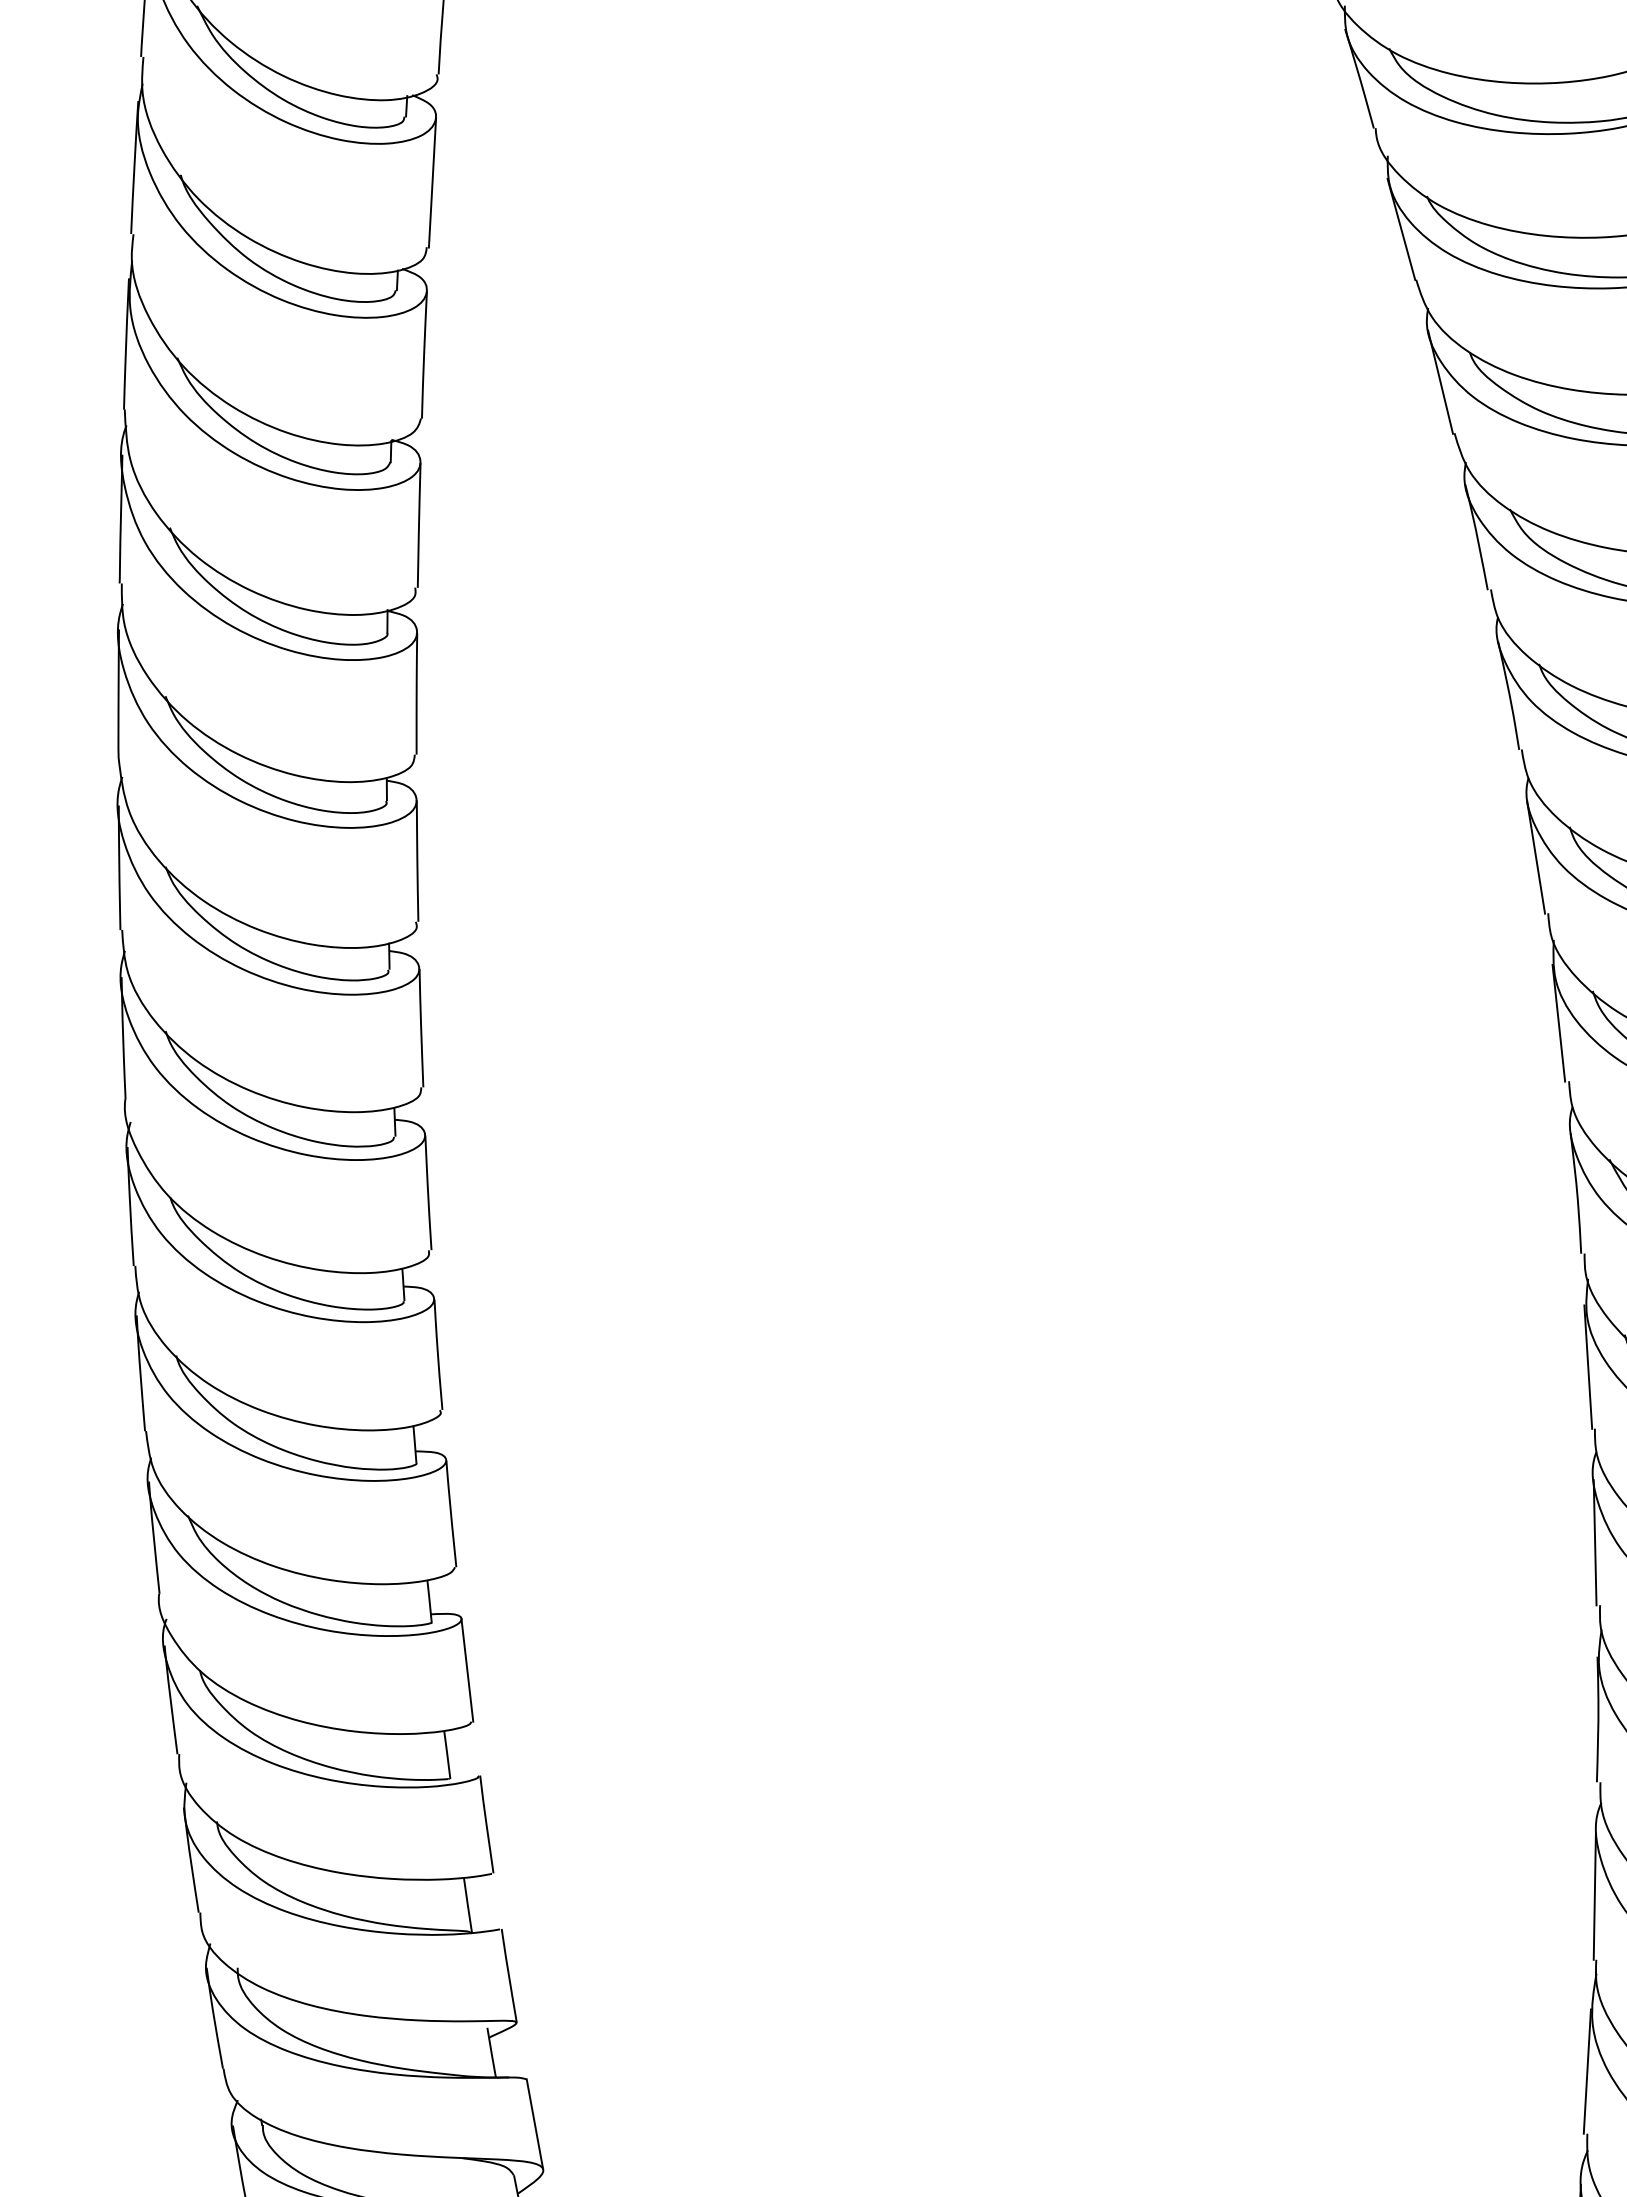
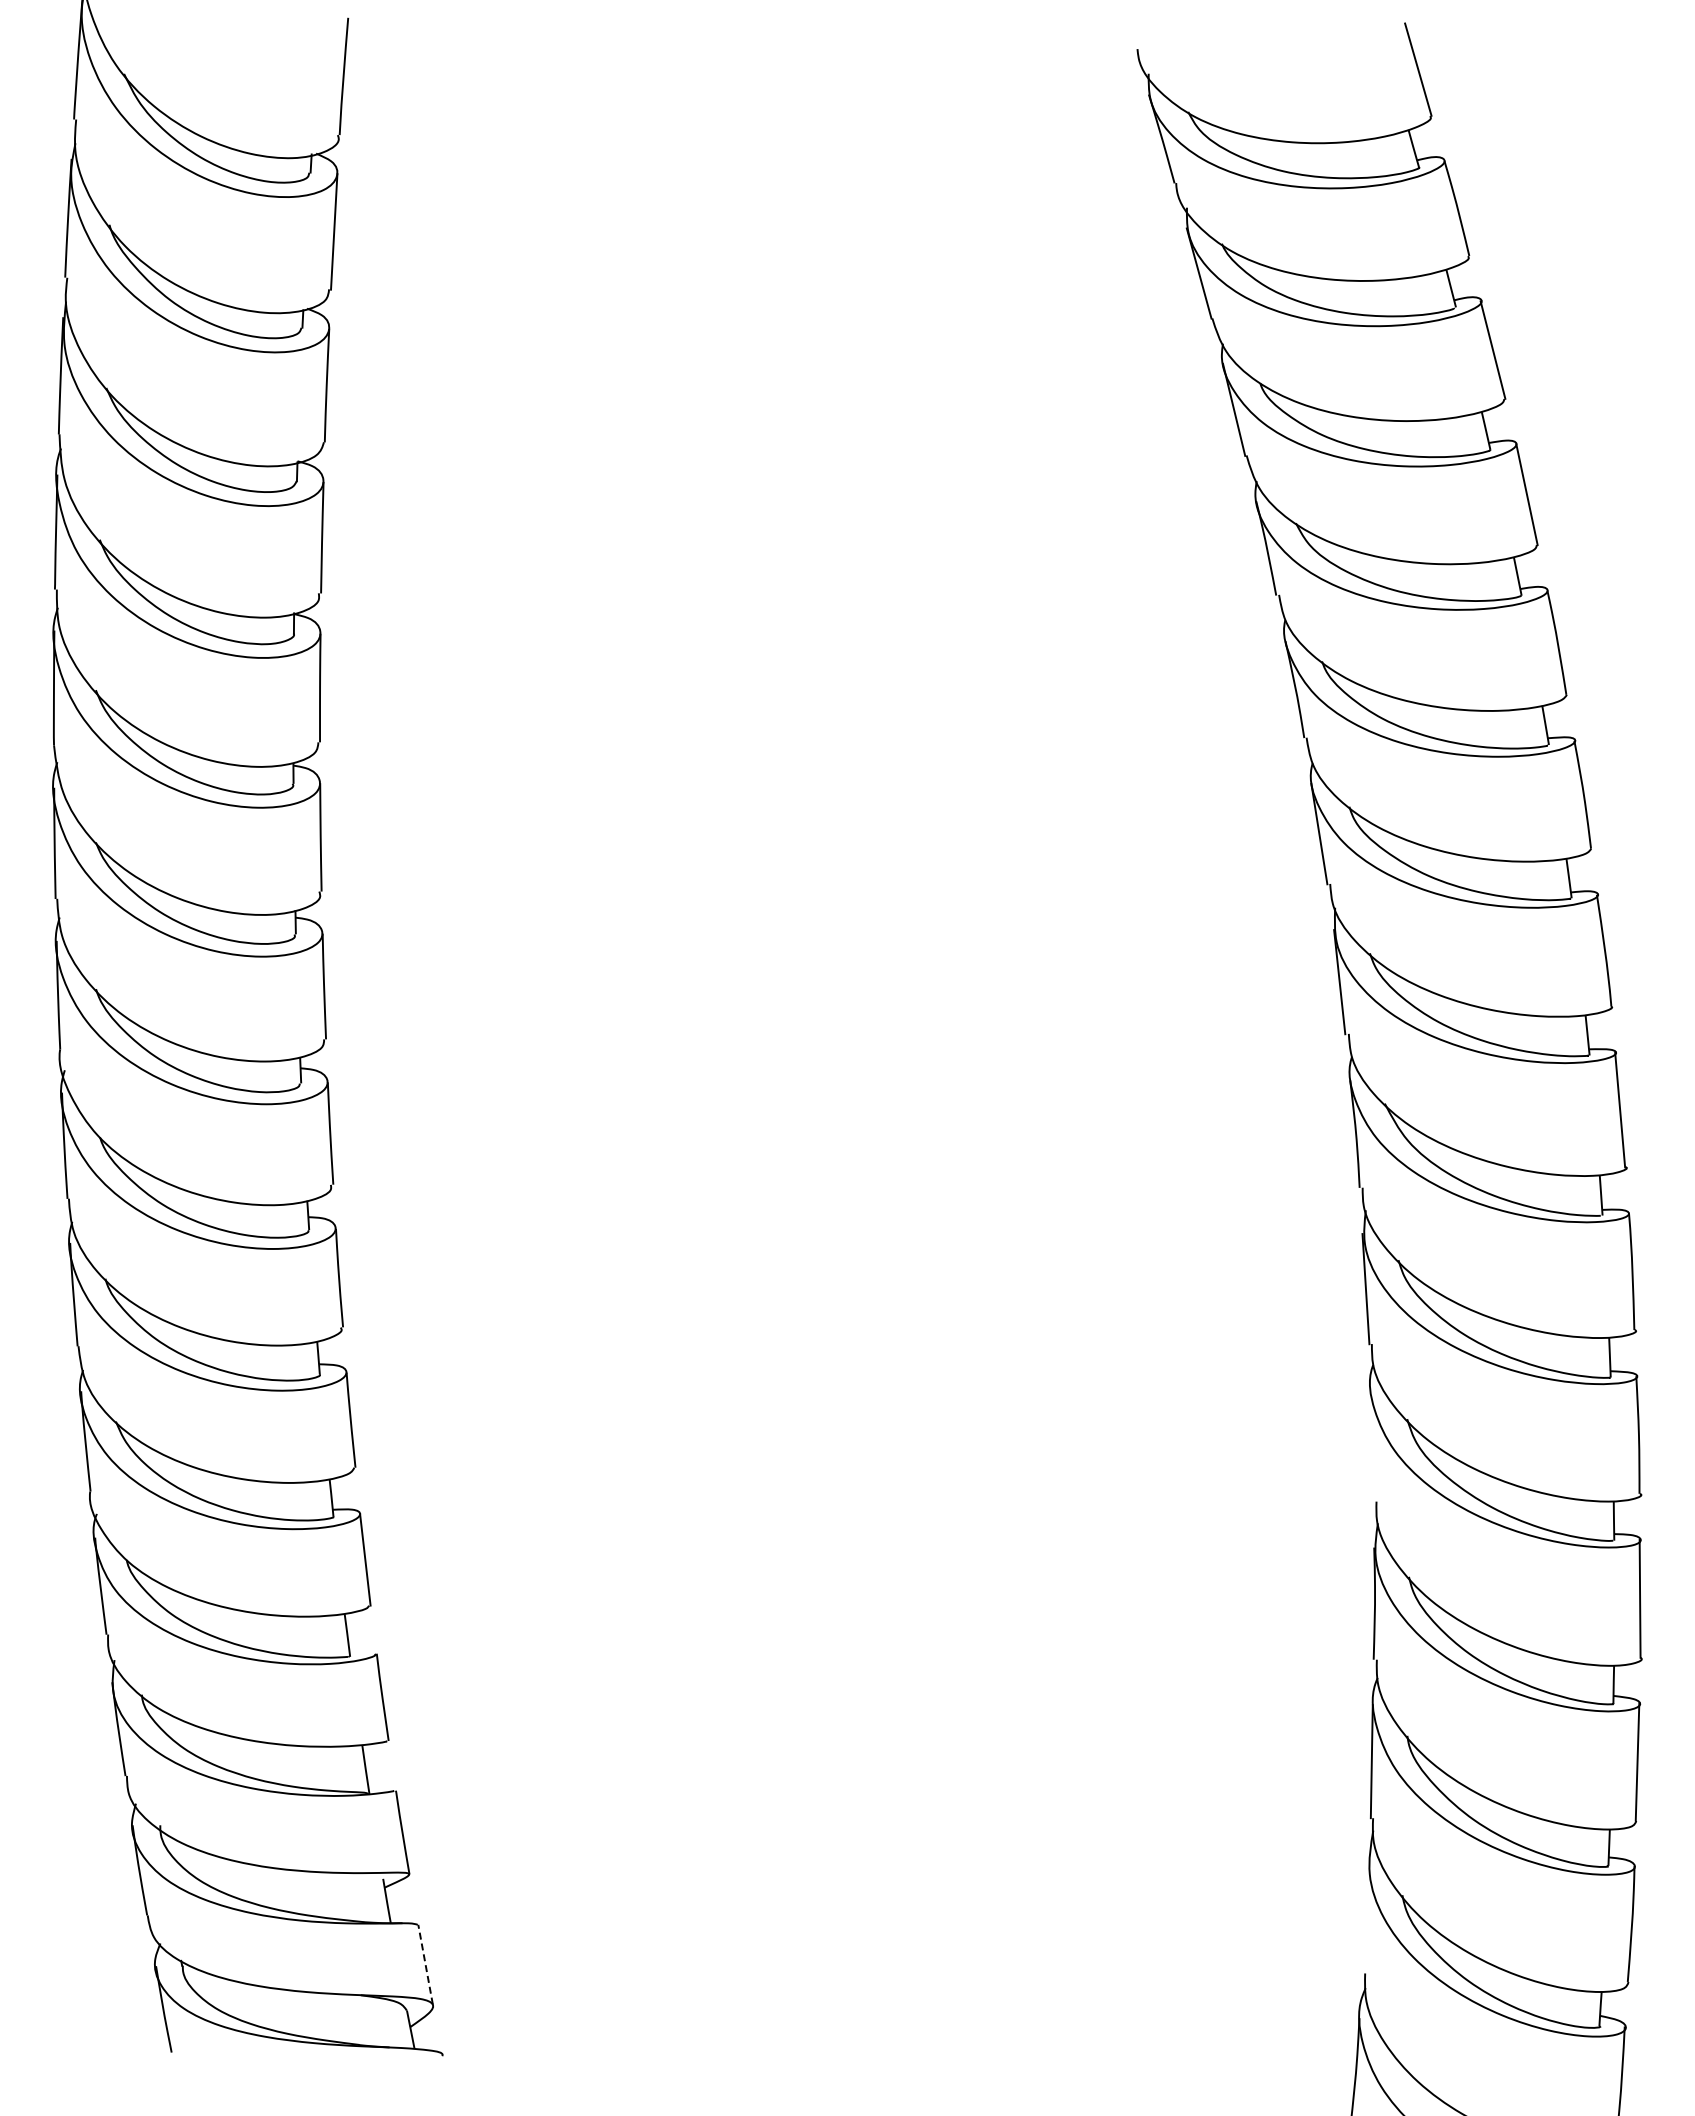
line: (1594, 1542) -> (1371, 1445), removed
line: (1586, 2071) -> (1364, 1917), removed
line: (534, 2123) -> (425, 1964), solid -> dashed

